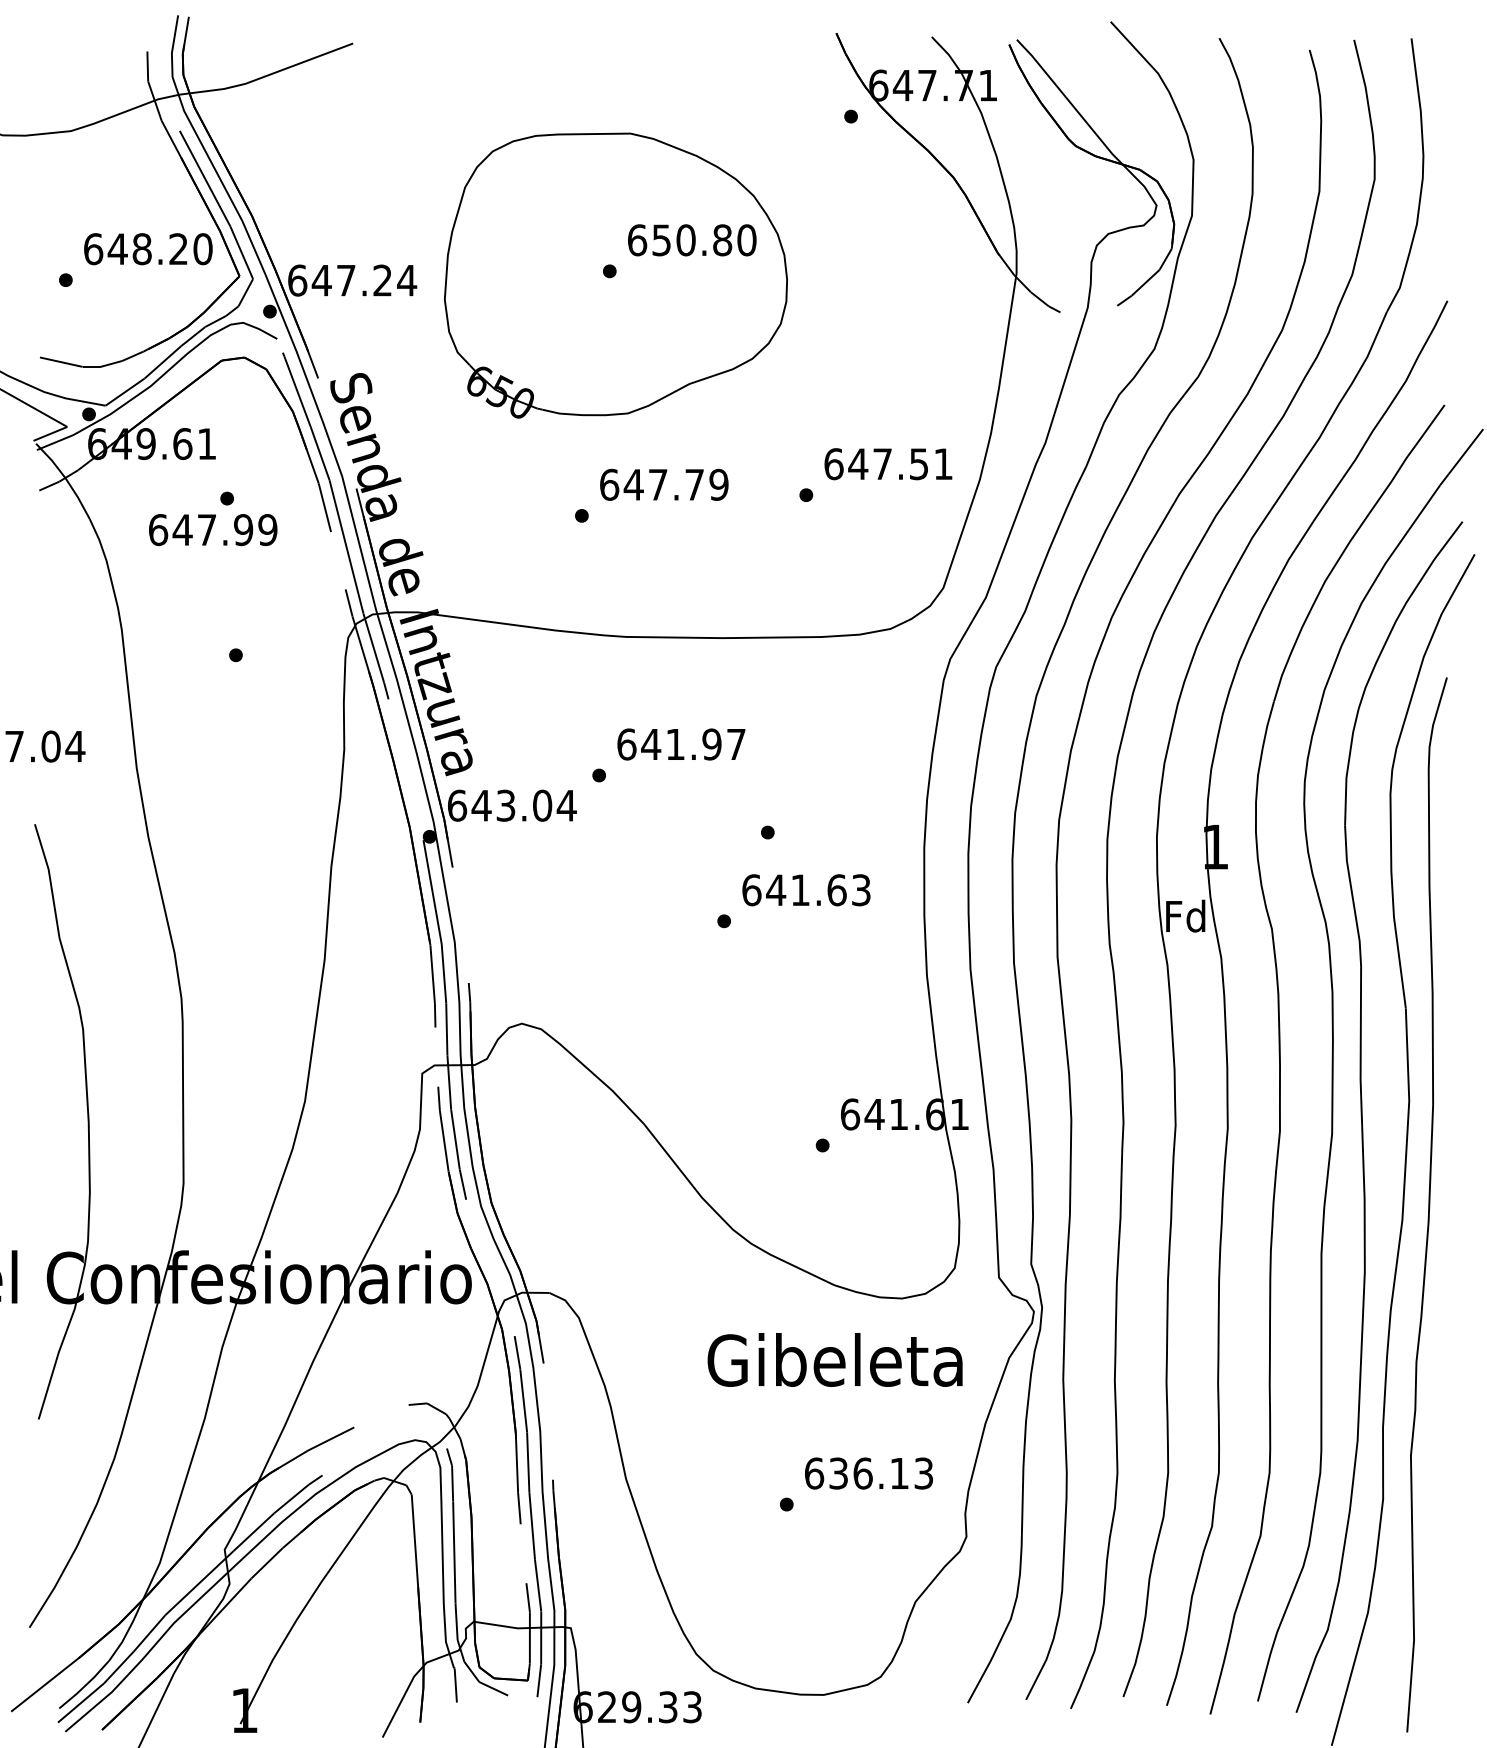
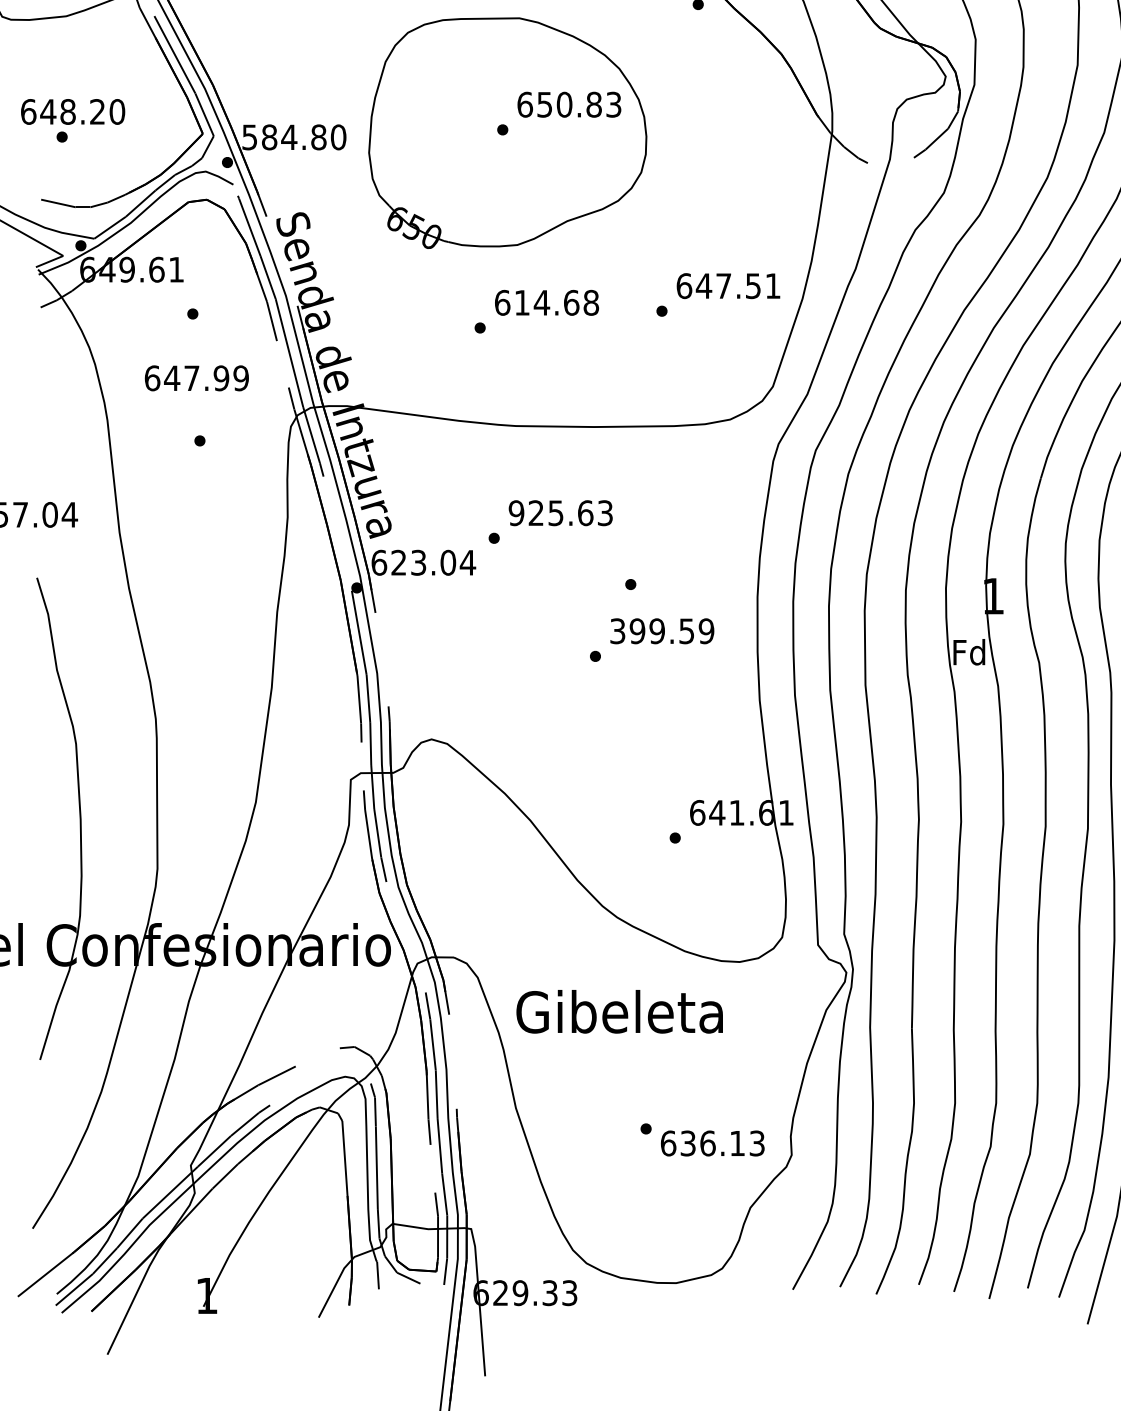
text: (746, 240) -> (613, 104), 650.80 -> 650.83
text: (148, 249) -> (73, 112), moved
text: (352, 280) -> (294, 137), 647.24 -> 584.80
text: (675, 484) -> (556, 302), 647.79 -> 614.68
text: (213, 530) -> (197, 378), moved
text: (681, 744) -> (560, 513), 641.97 -> 925.63
text: (481, 805) -> (398, 562), 643.04 -> 623.04
text: (806, 890) -> (662, 631), 641.63 -> 399.59
text: (834, 1359) -> (619, 1011), moved
text: (868, 1473) -> (712, 1143), moved

